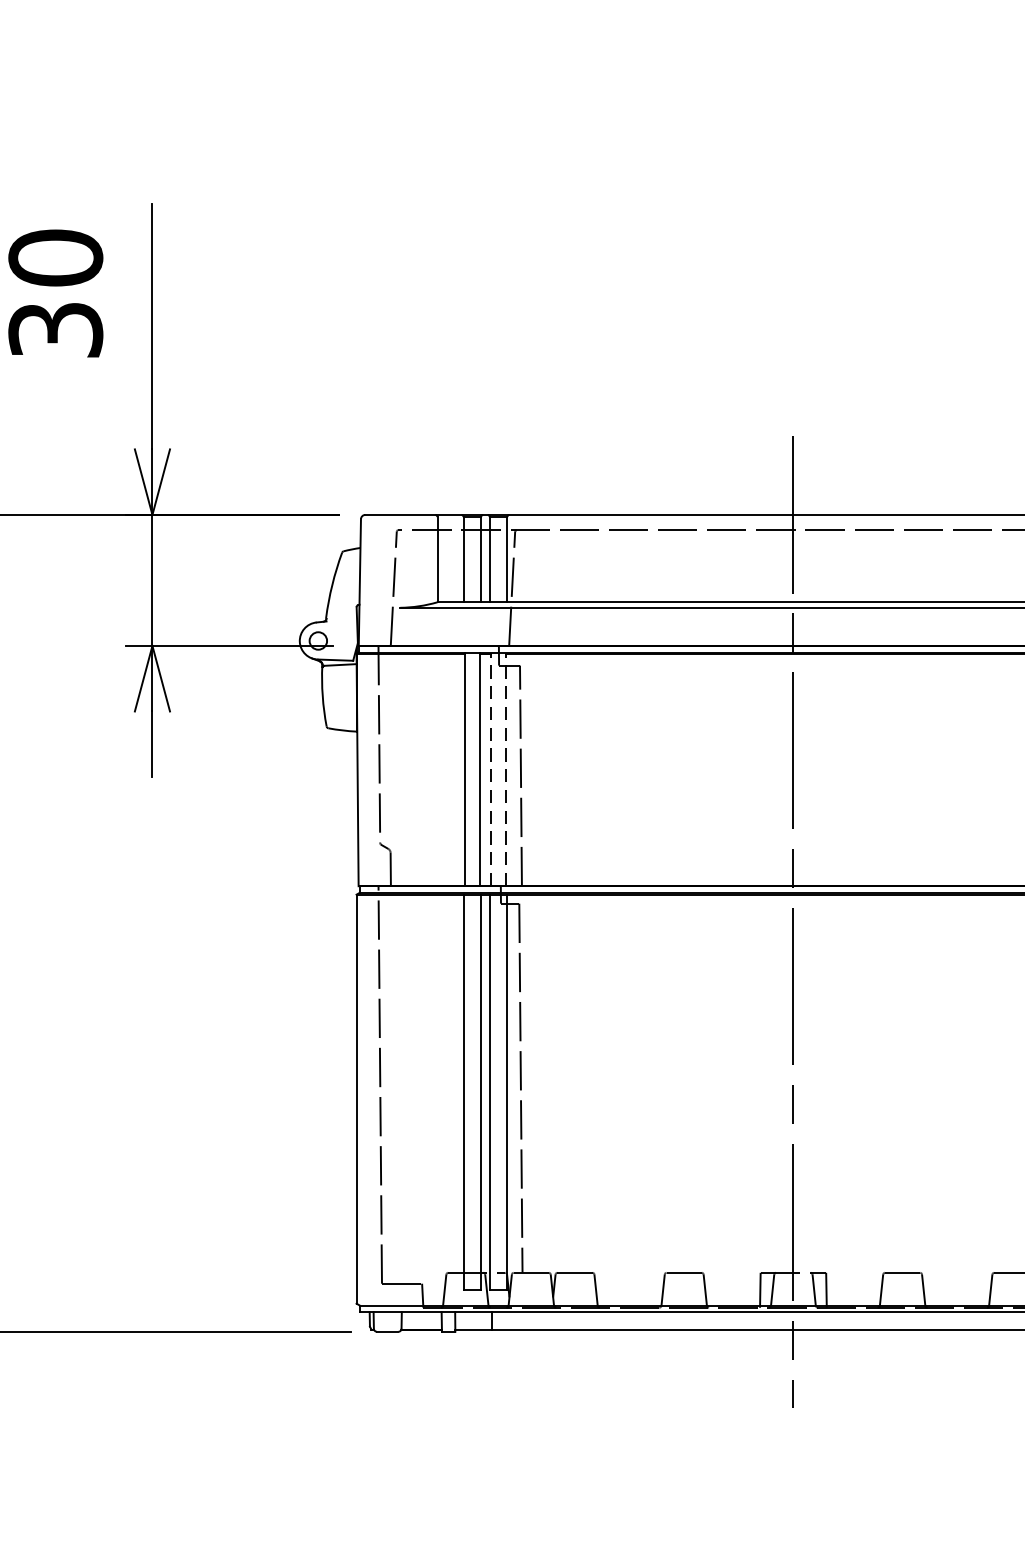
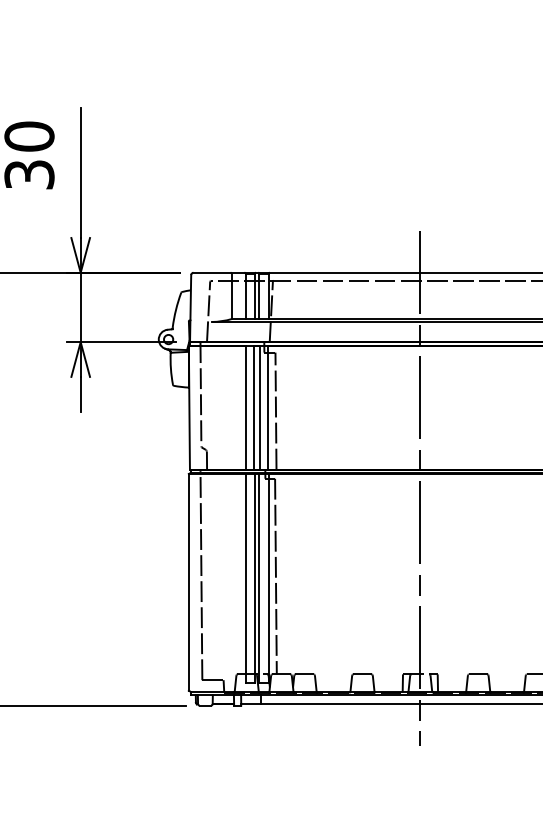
line: (491, 769) -> (260, 407), dashed -> solid
line: (506, 769) -> (268, 407), dashed -> solid

